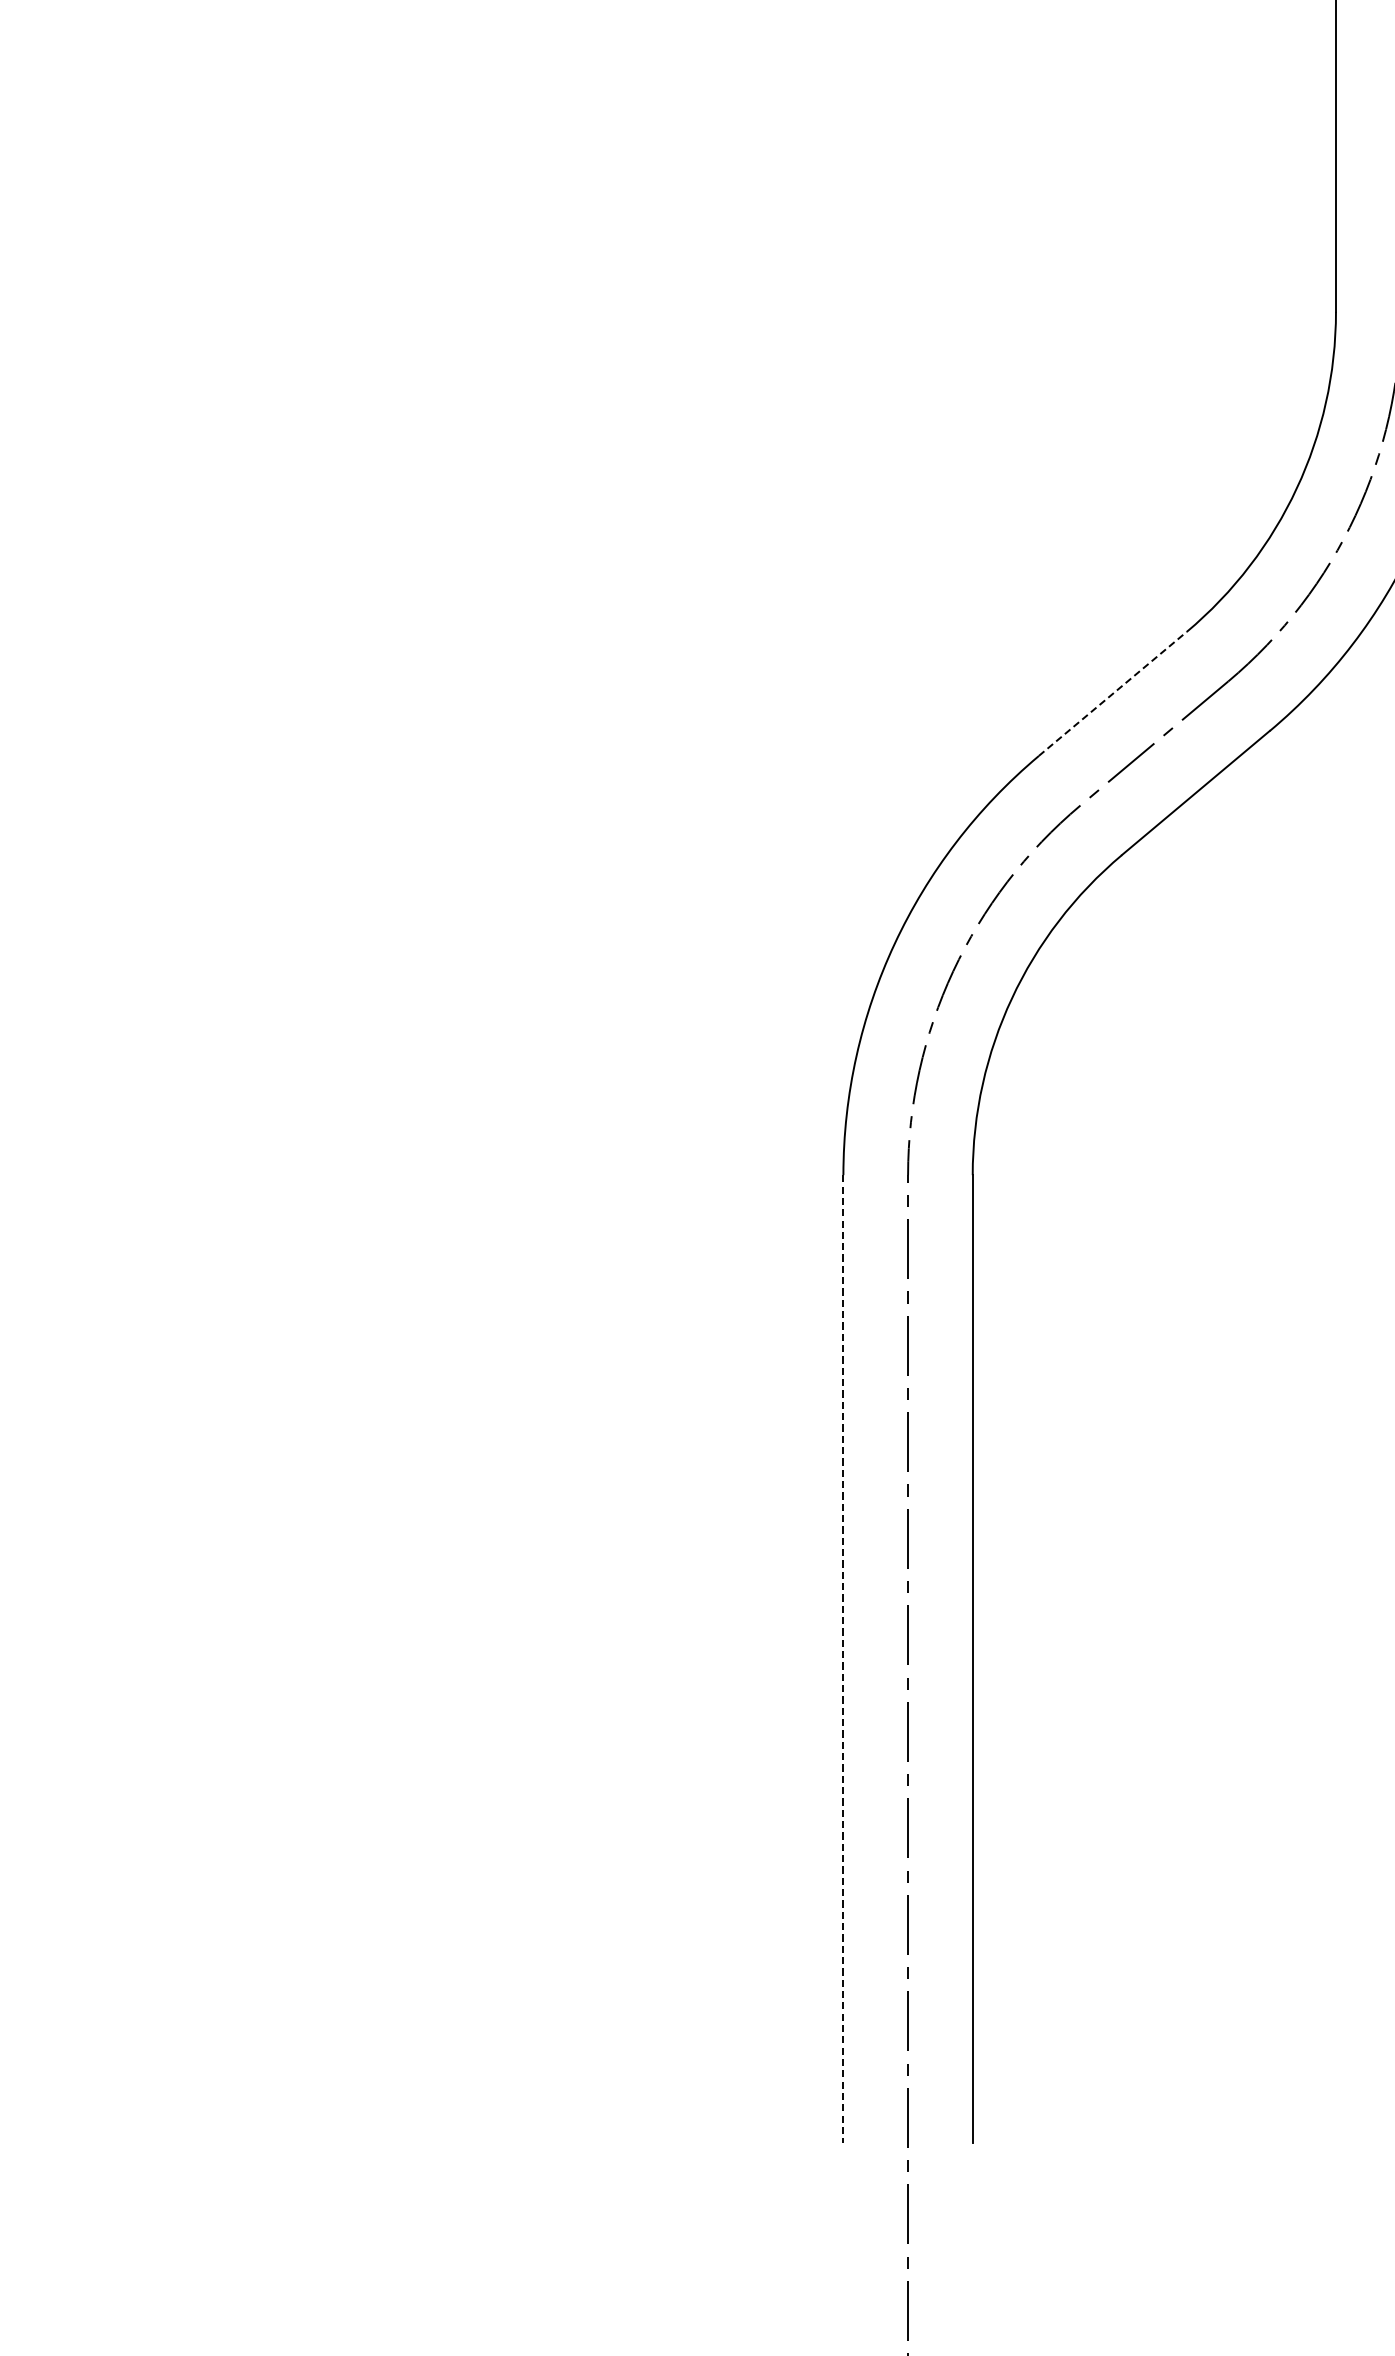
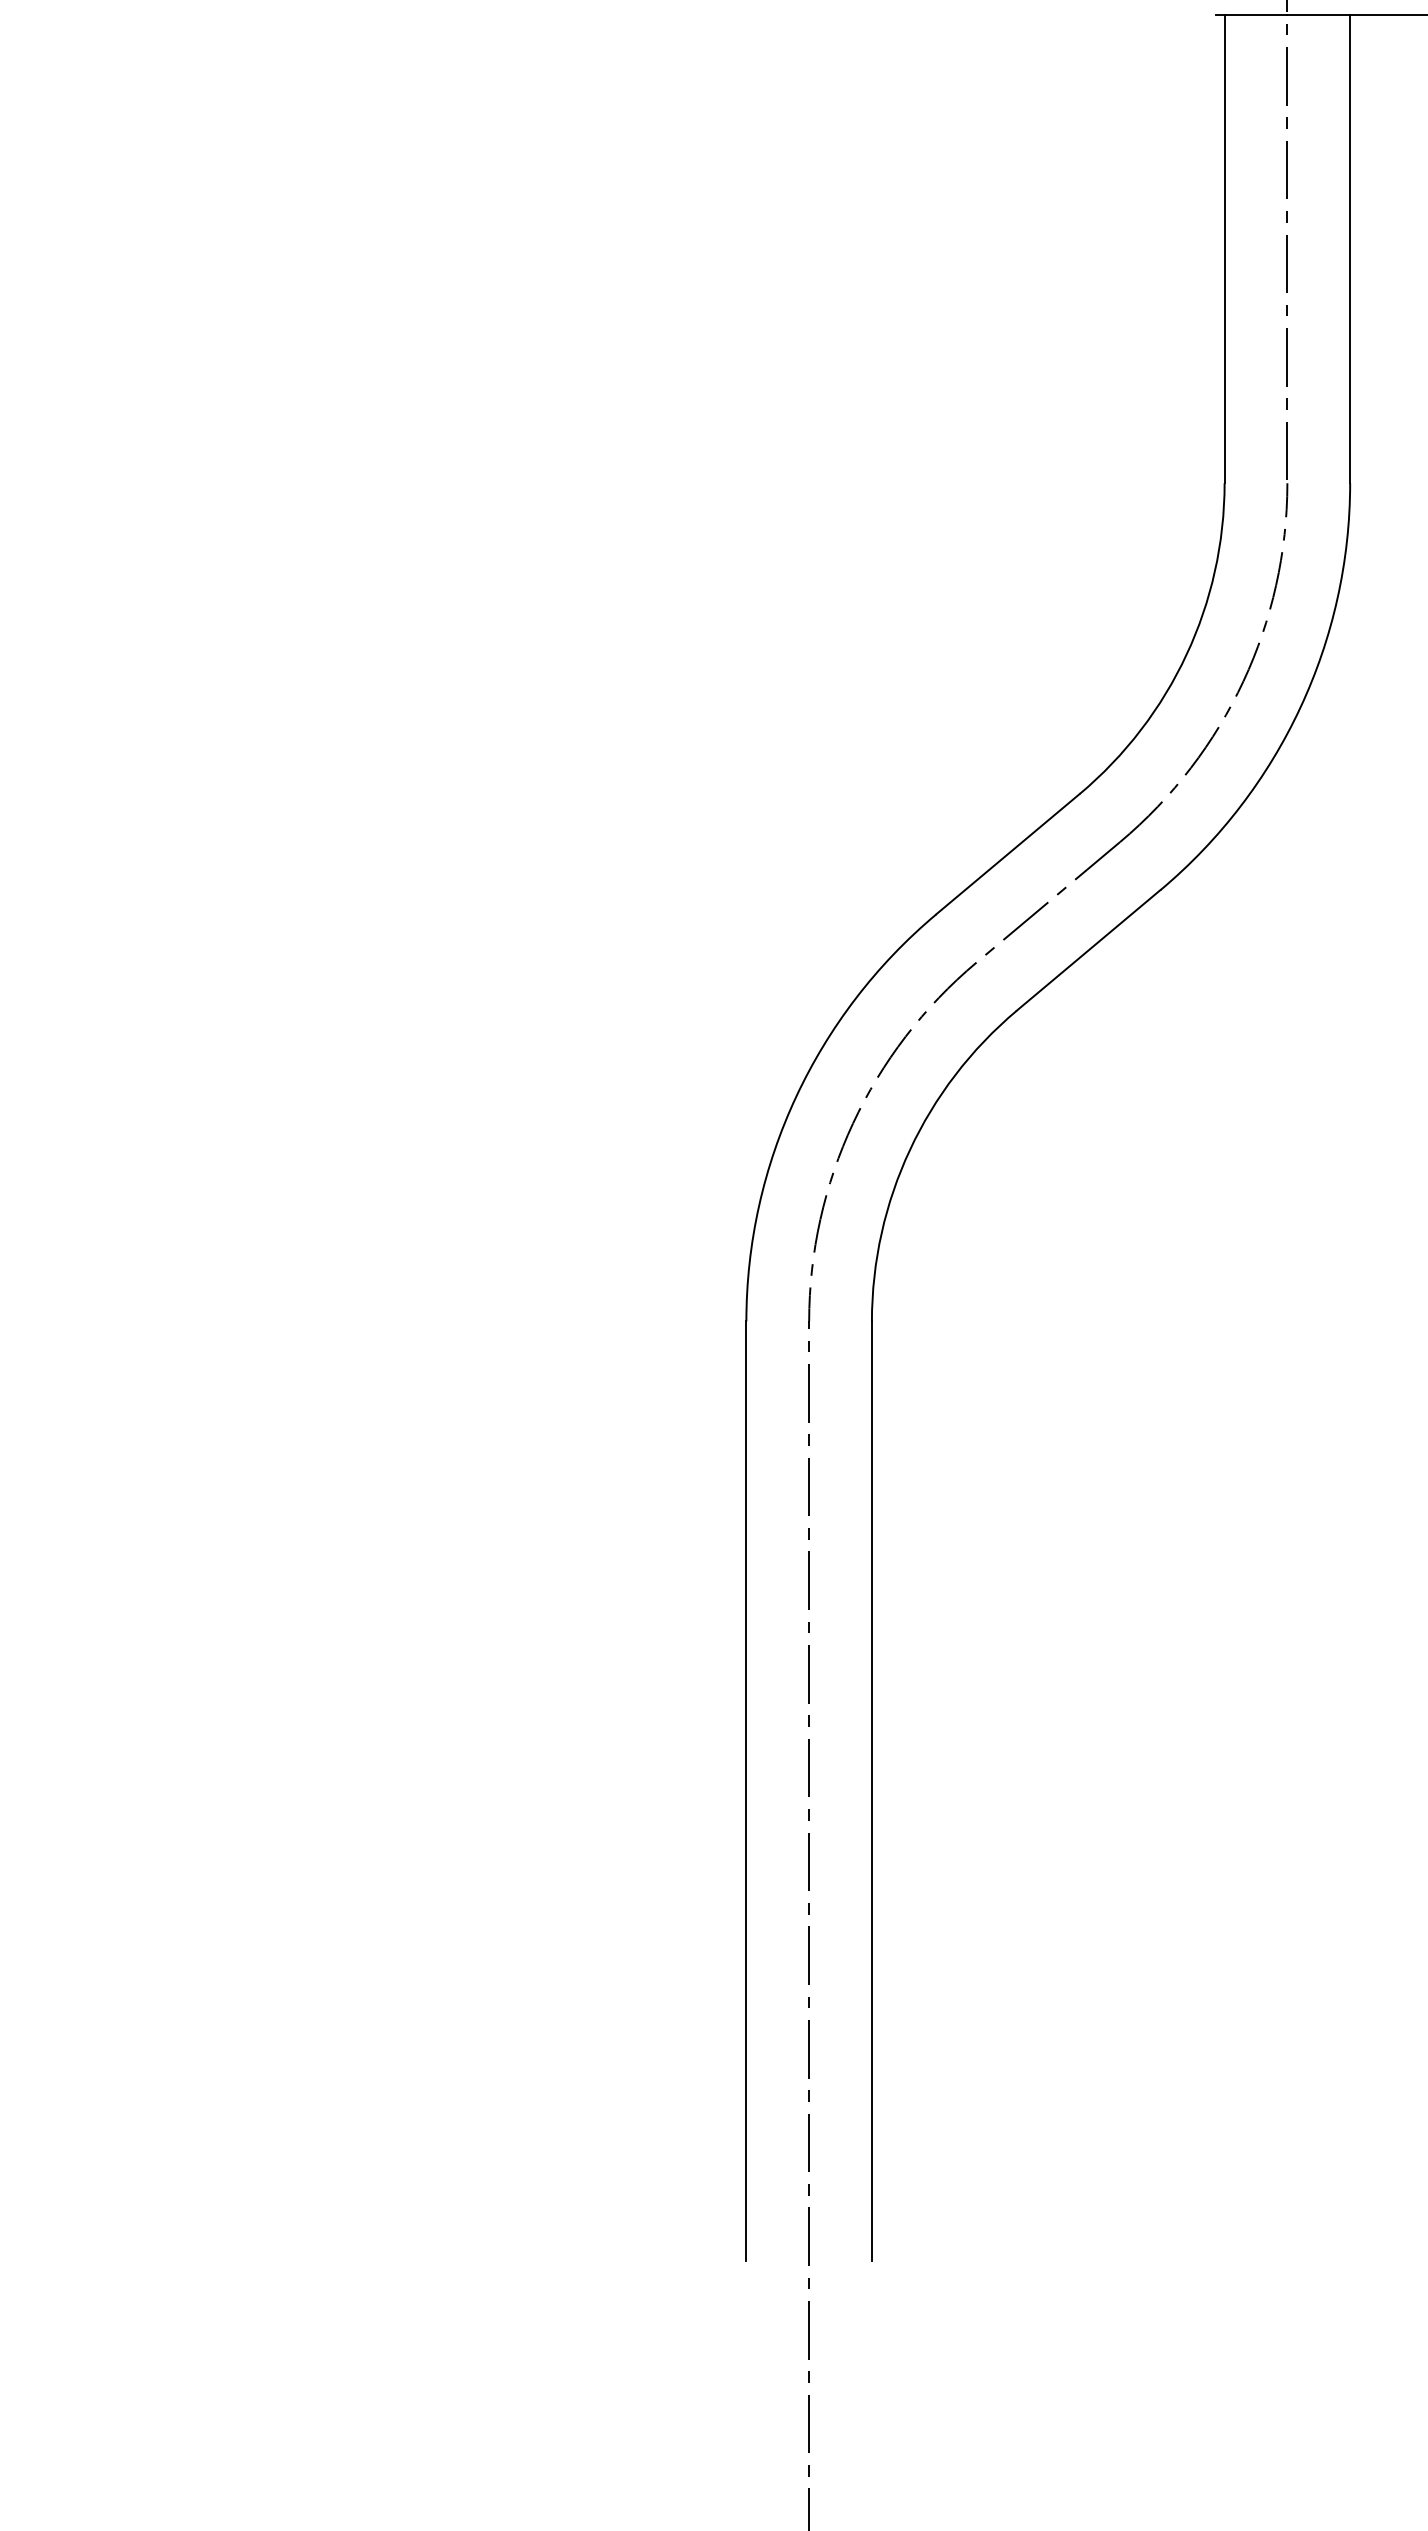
line: (1112, 694) -> (1007, 854), dashed -> solid
line: (843, 1659) -> (746, 1791), dashed -> solid

